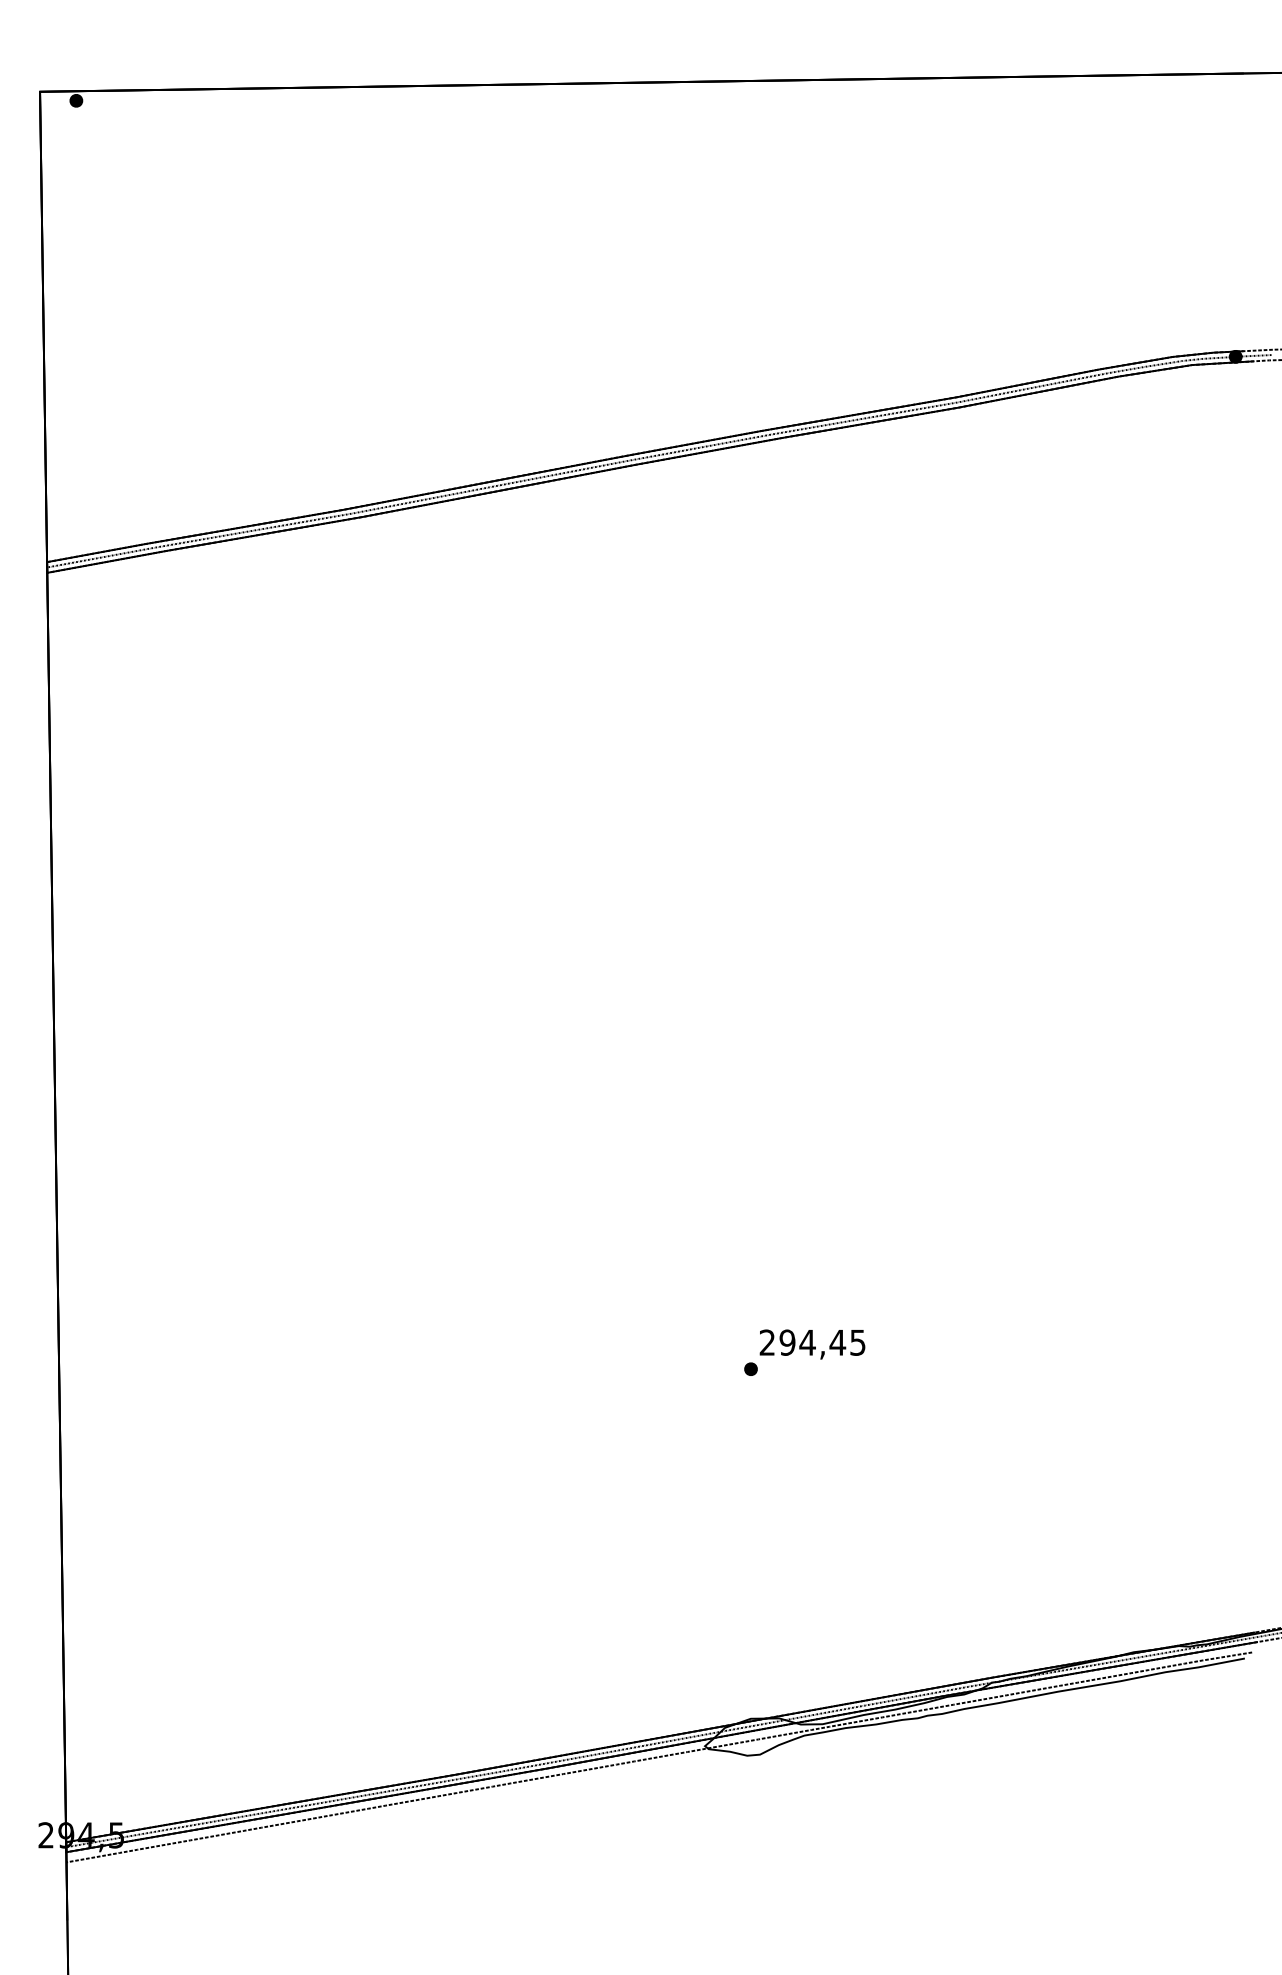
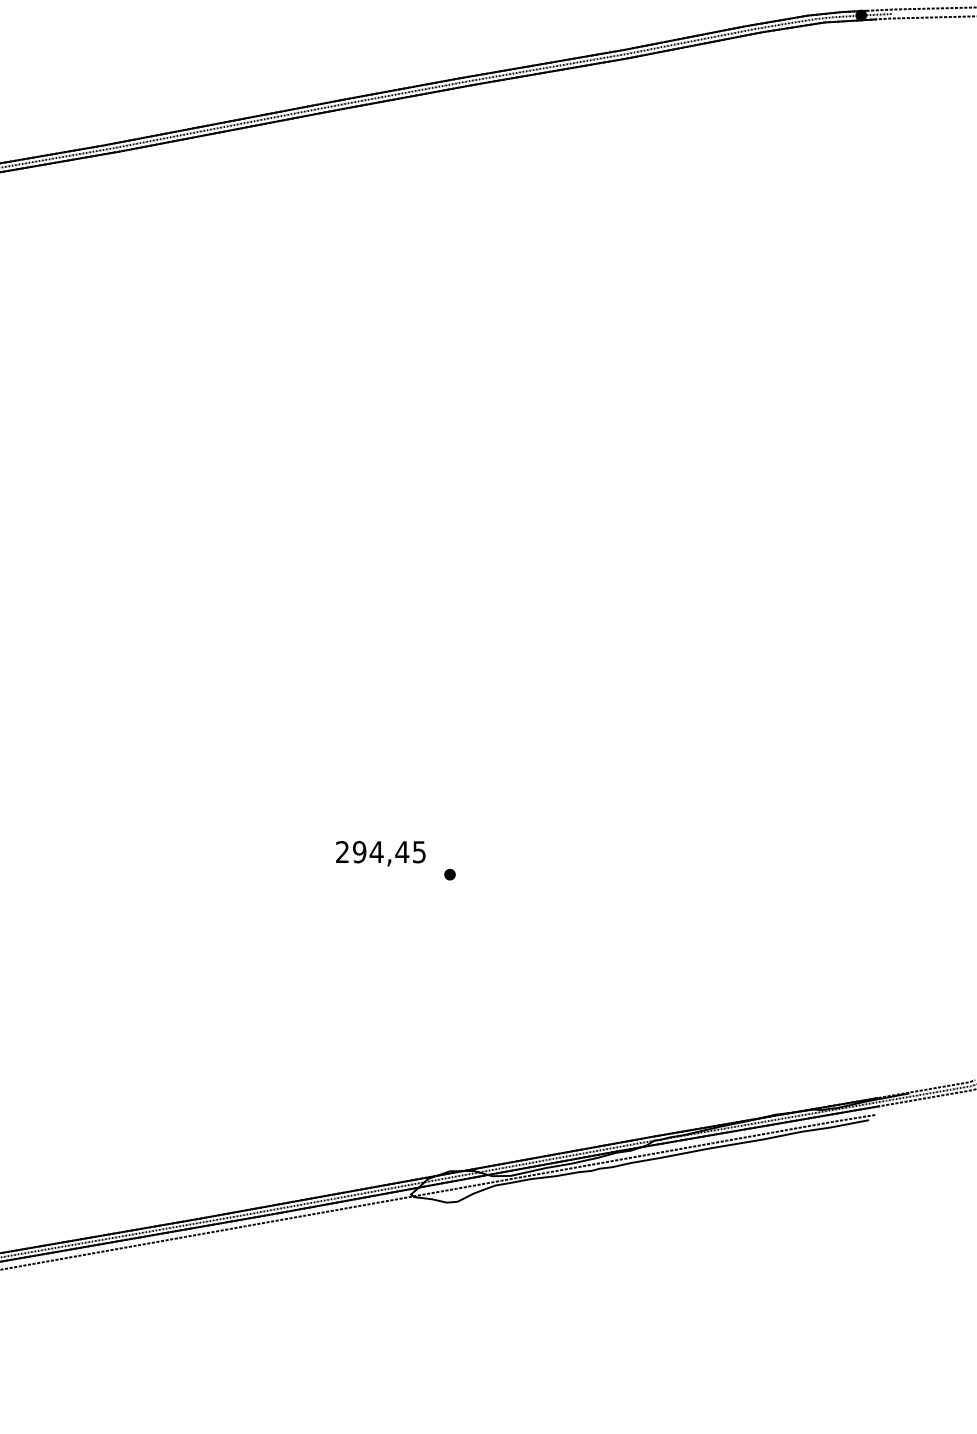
text: (812, 1344) -> (380, 853), moved

